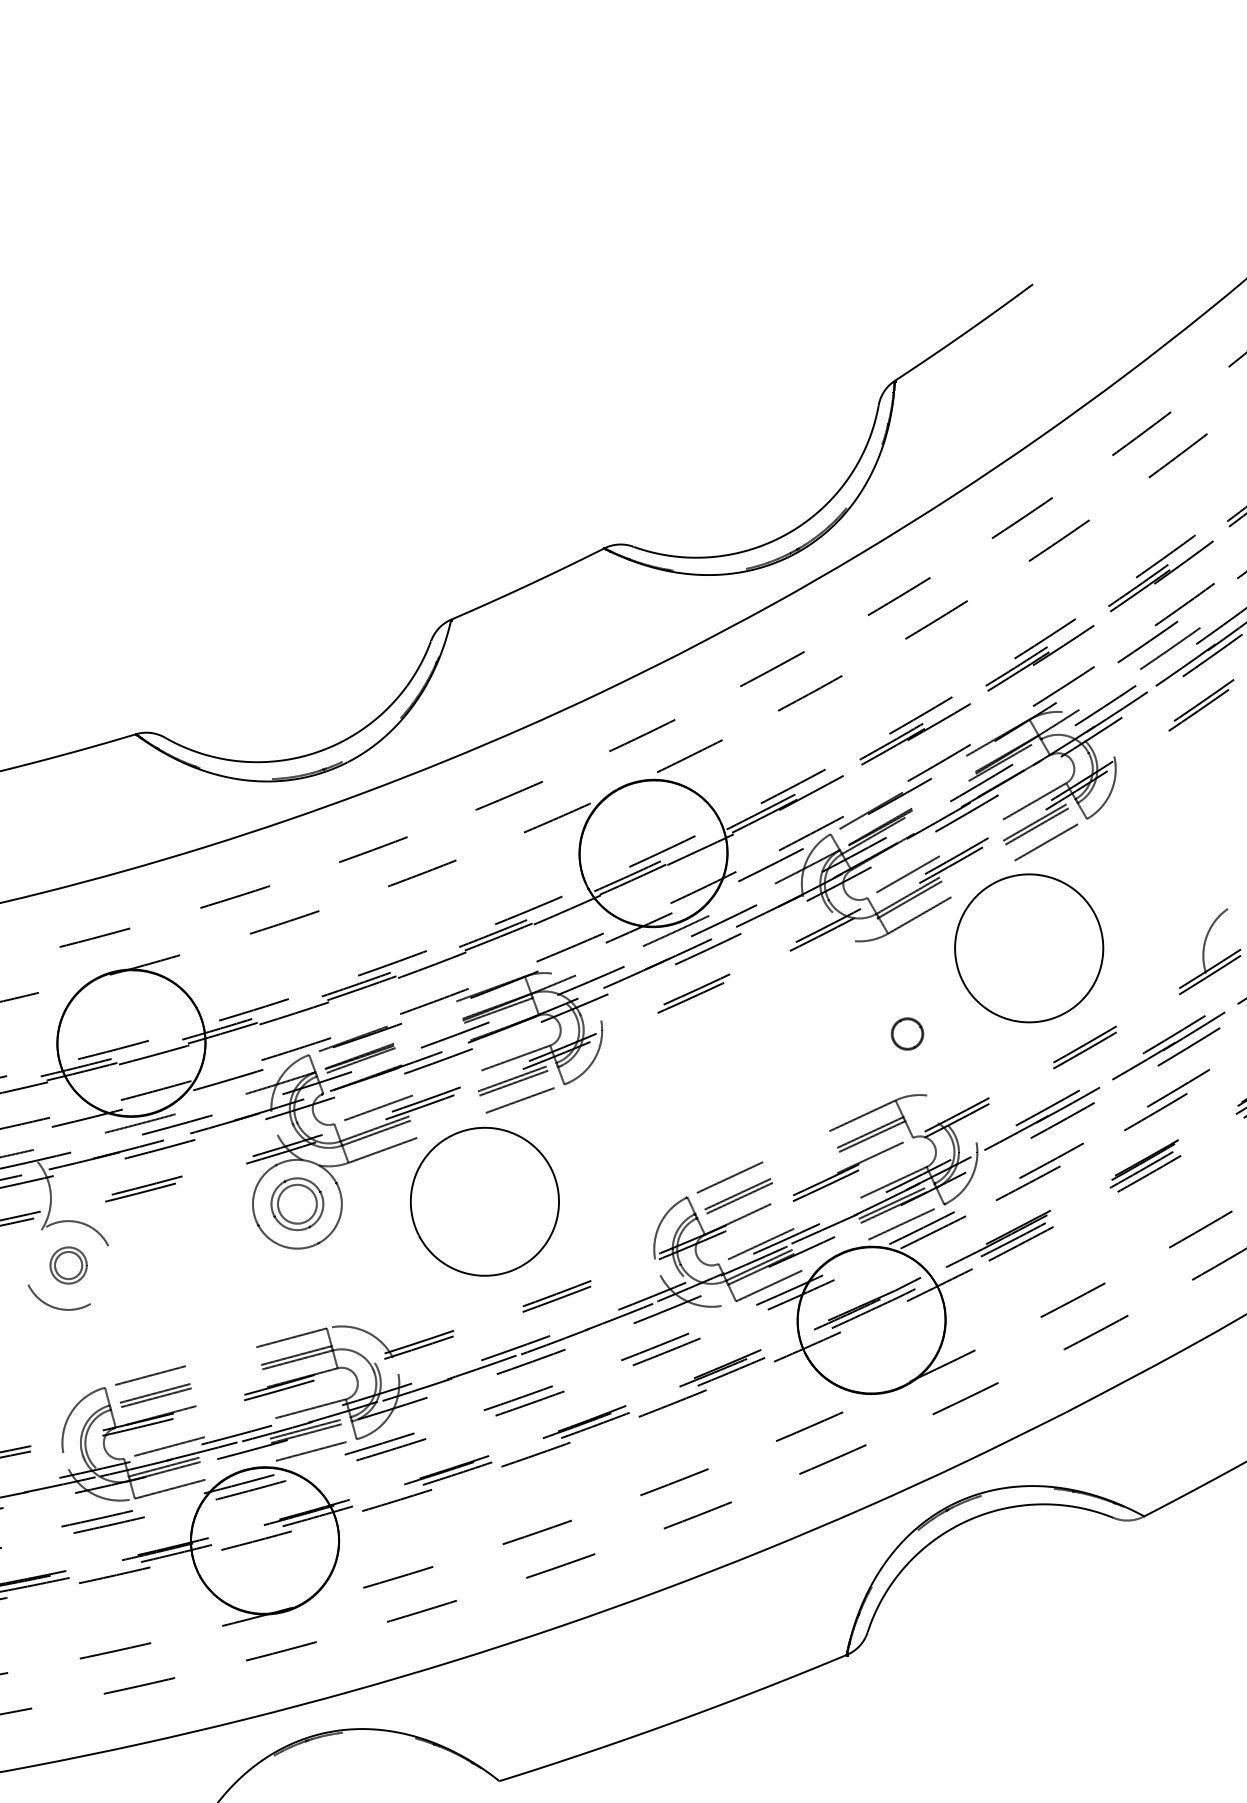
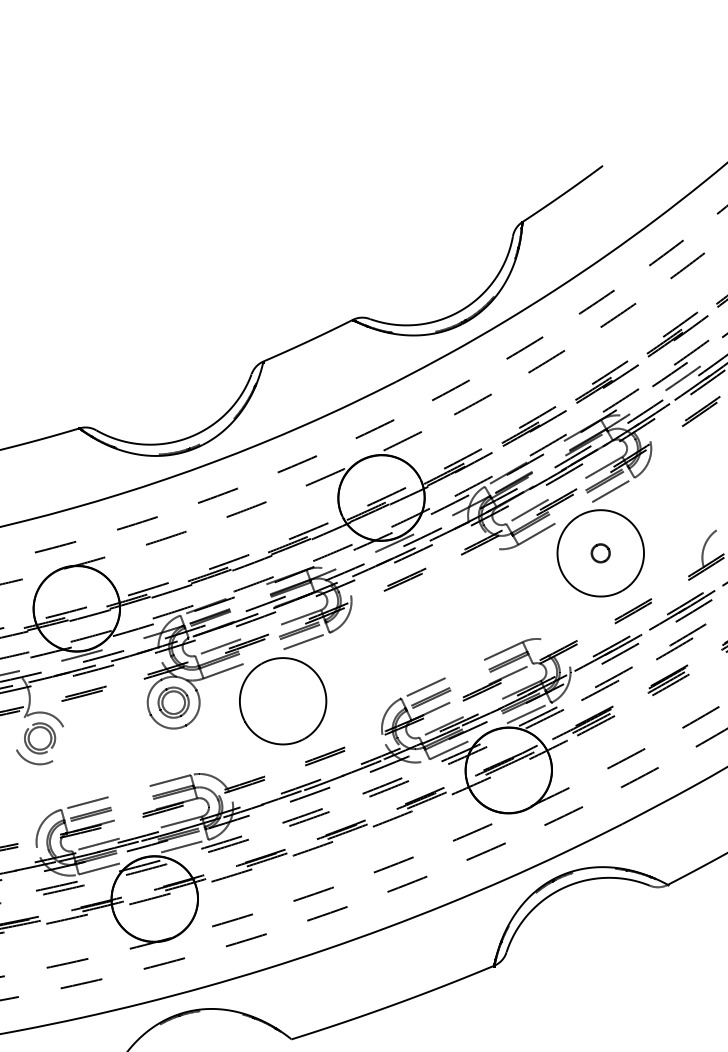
part: (907, 1034) -> (600, 553), moved
part: (69, 1265) -> (40, 738), size x1.43

